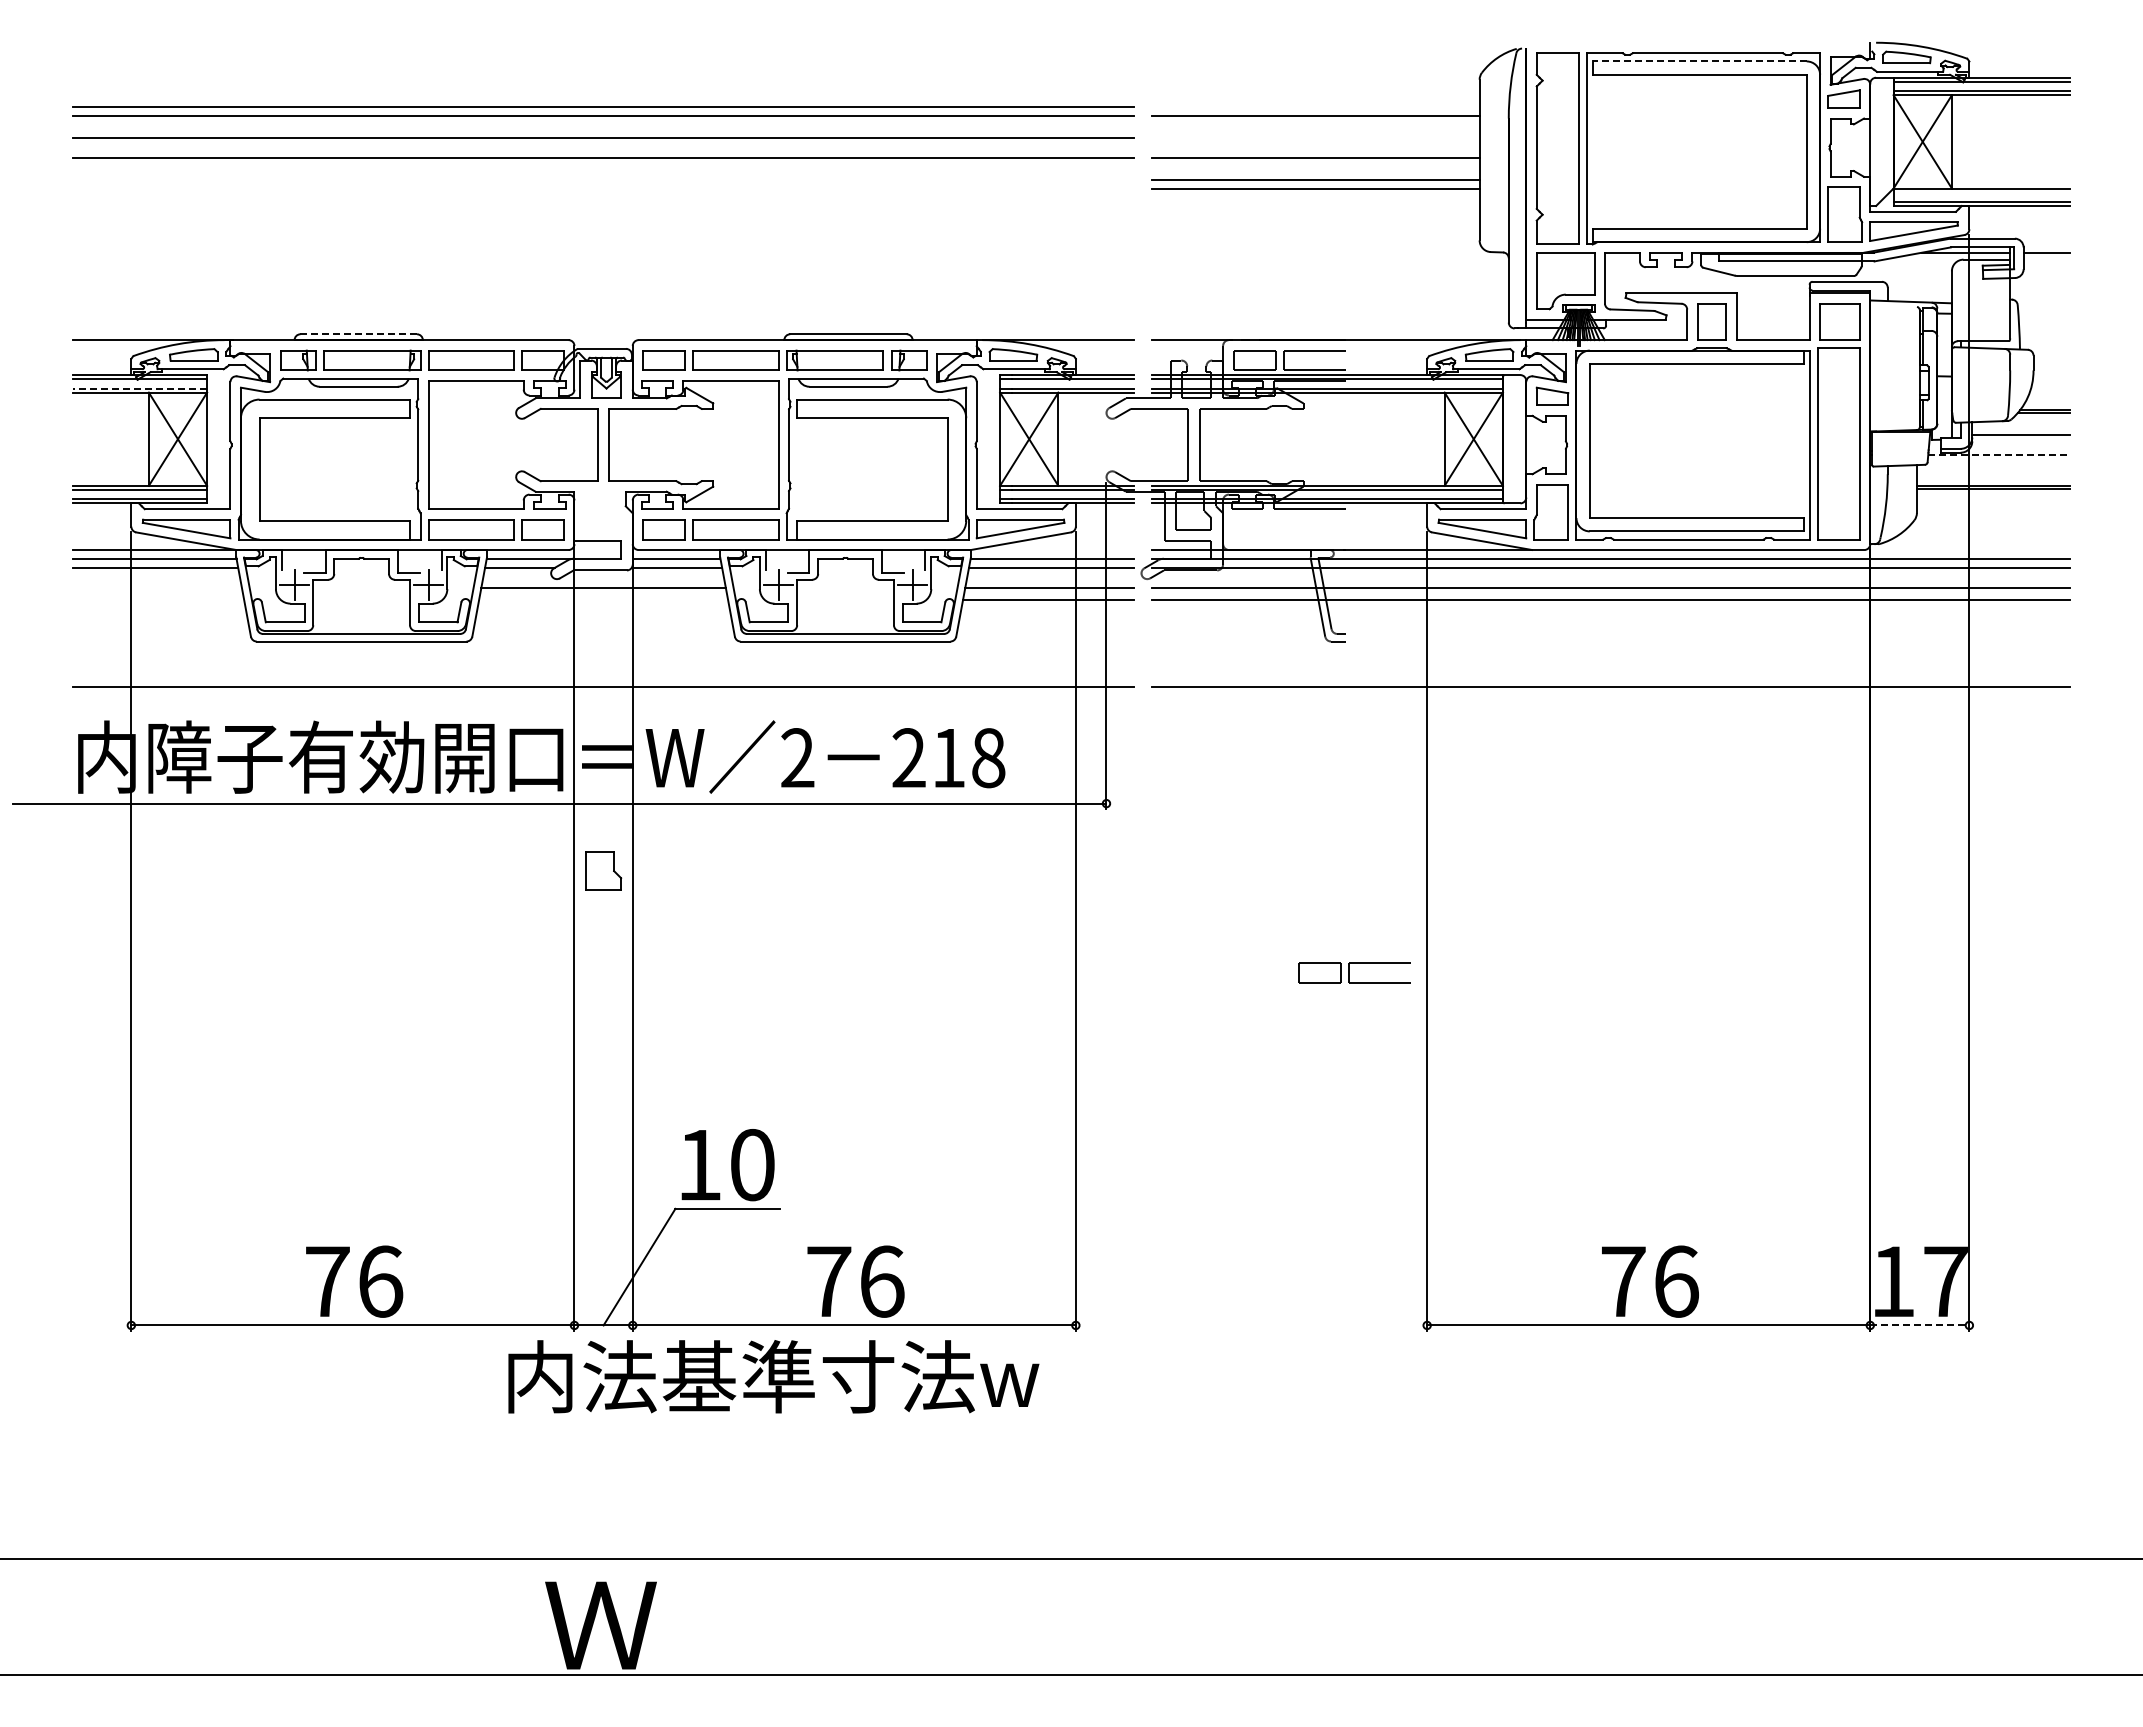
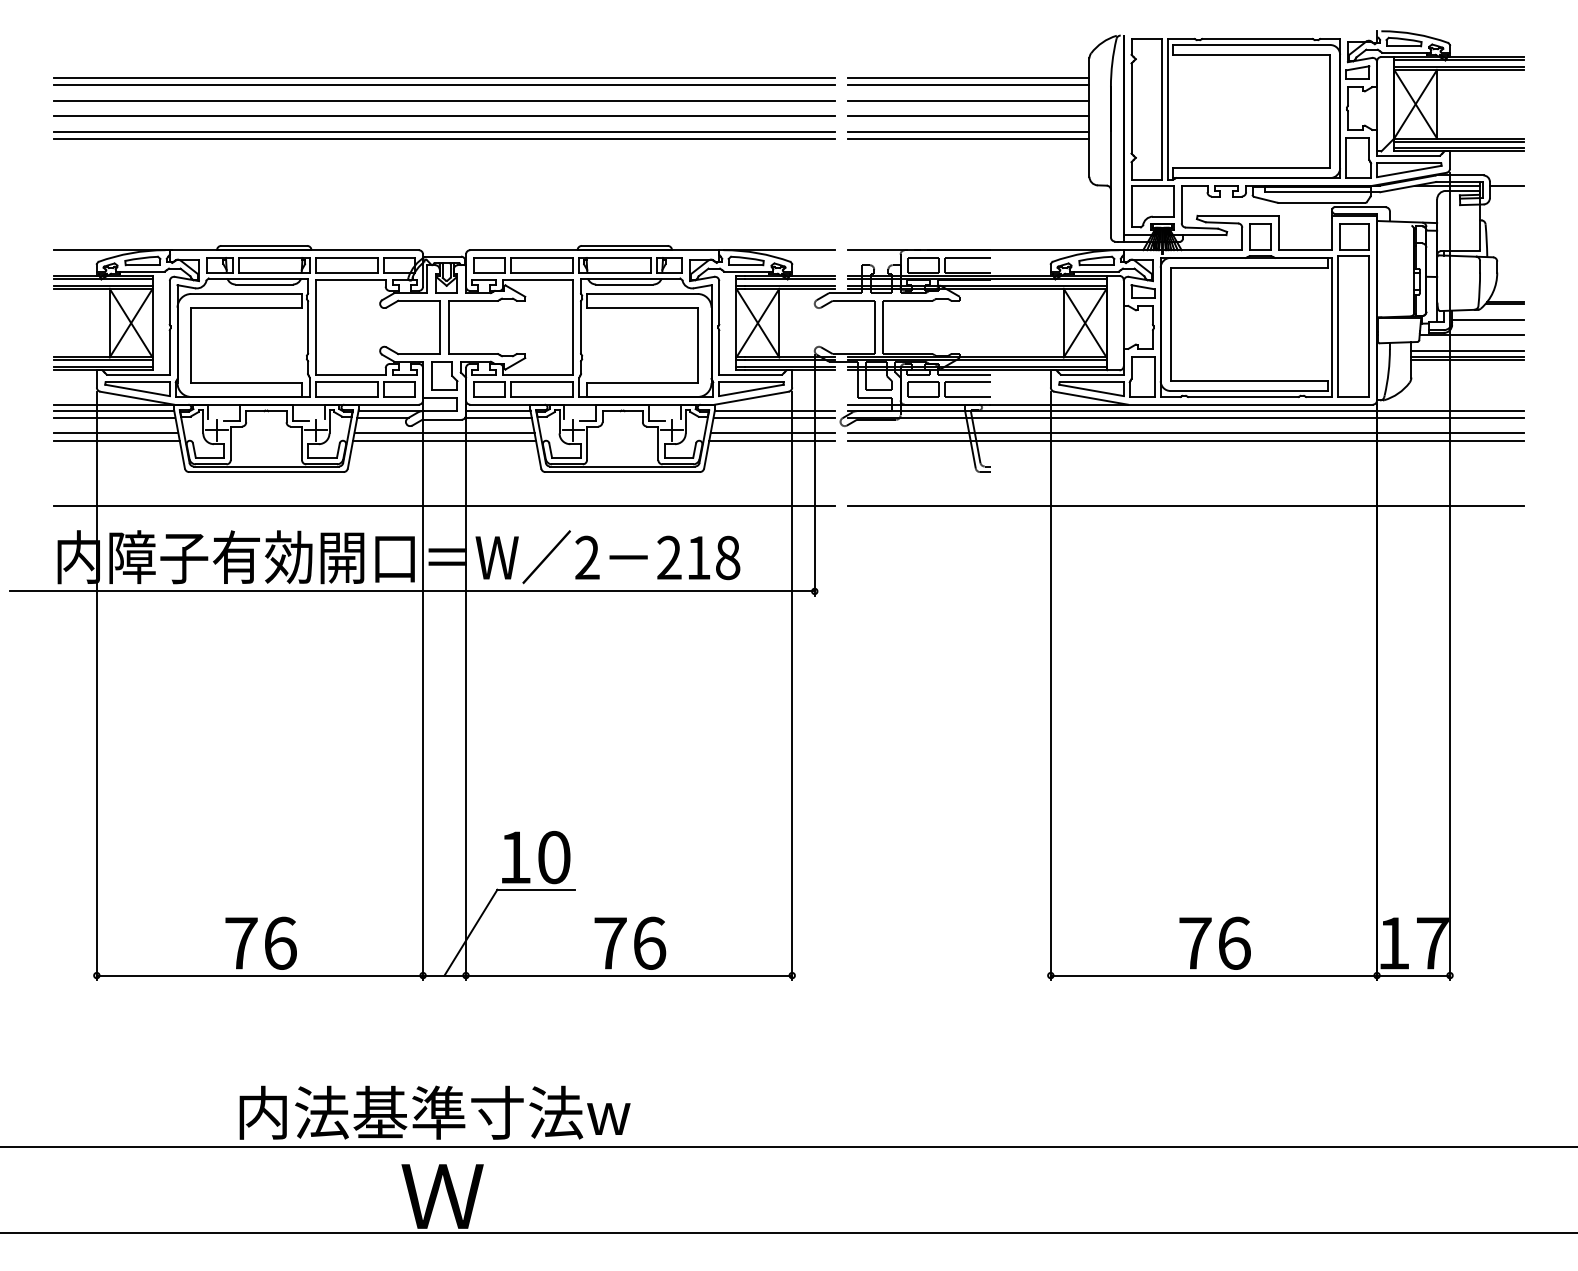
line: (1699, 61) -> (1251, 45), dashed -> solid
line: (1315, 106) -> (968, 78), added
line: (1315, 137) -> (968, 101), added
line: (603, 179) -> (444, 131), added
line: (603, 188) -> (444, 138), added
line: (1981, 192) -> (1458, 141), added
line: (359, 334) -> (264, 246), dashed -> solid
line: (139, 388) -> (102, 285), dashed -> solid
line: (1999, 454) -> (1472, 334), dashed -> solid
line: (1992, 477) -> (1467, 351), added
line: (157, 587) -> (116, 432), added
line: (158, 599) -> (116, 441), added
line: (603, 599) -> (444, 441), added
part: (603, 870) -> (444, 375), moved
part: (1354, 972) -> (949, 389), moved
line: (1919, 1325) -> (1413, 975), dashed -> solid
text: (773, 1376) -> (434, 1112), moved

